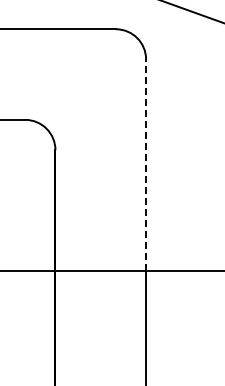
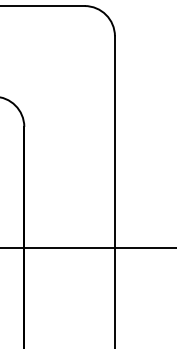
line: (146, 165) -> (115, 142), dashed -> solid

